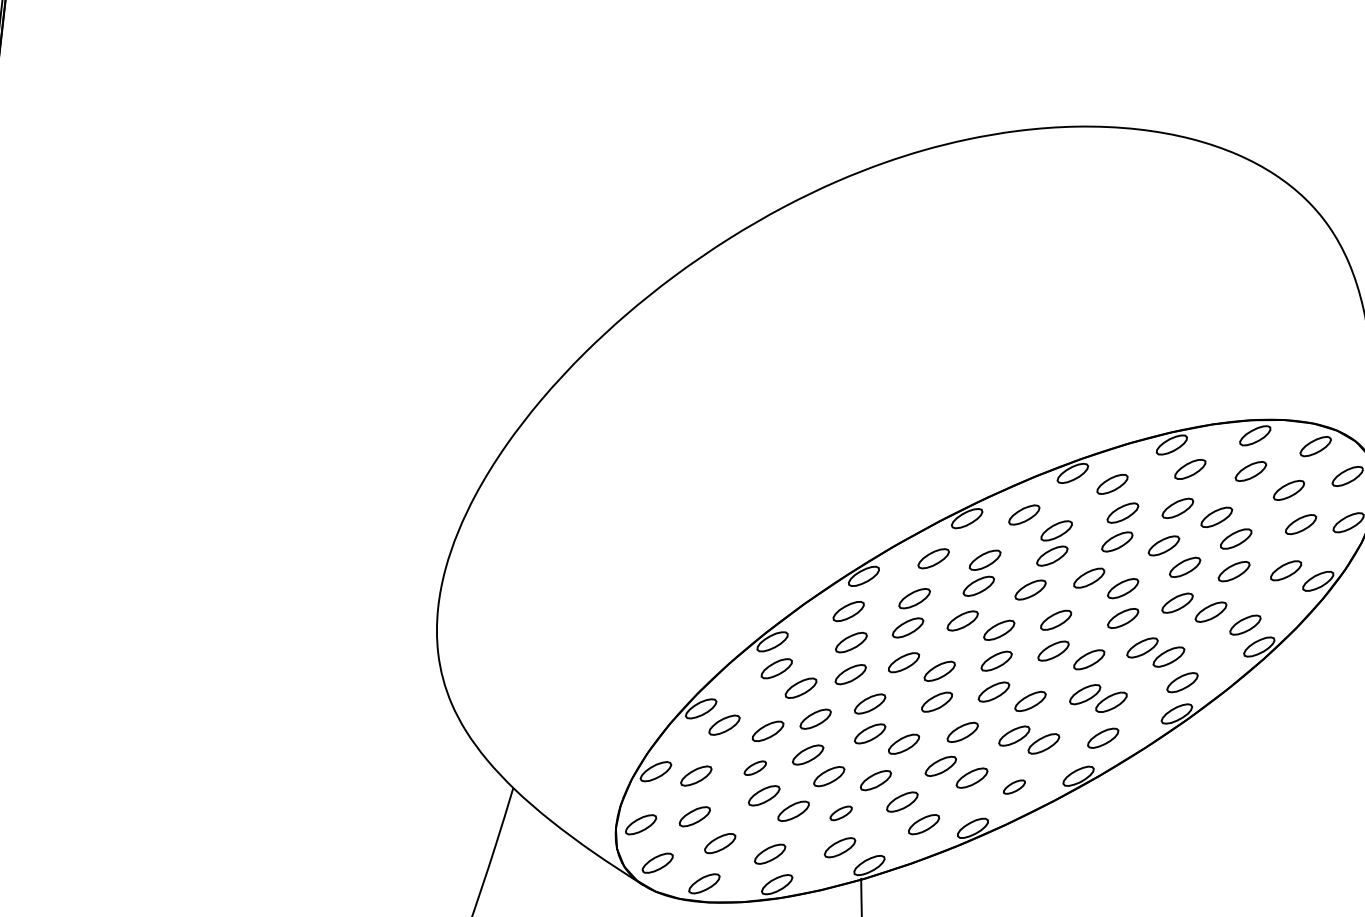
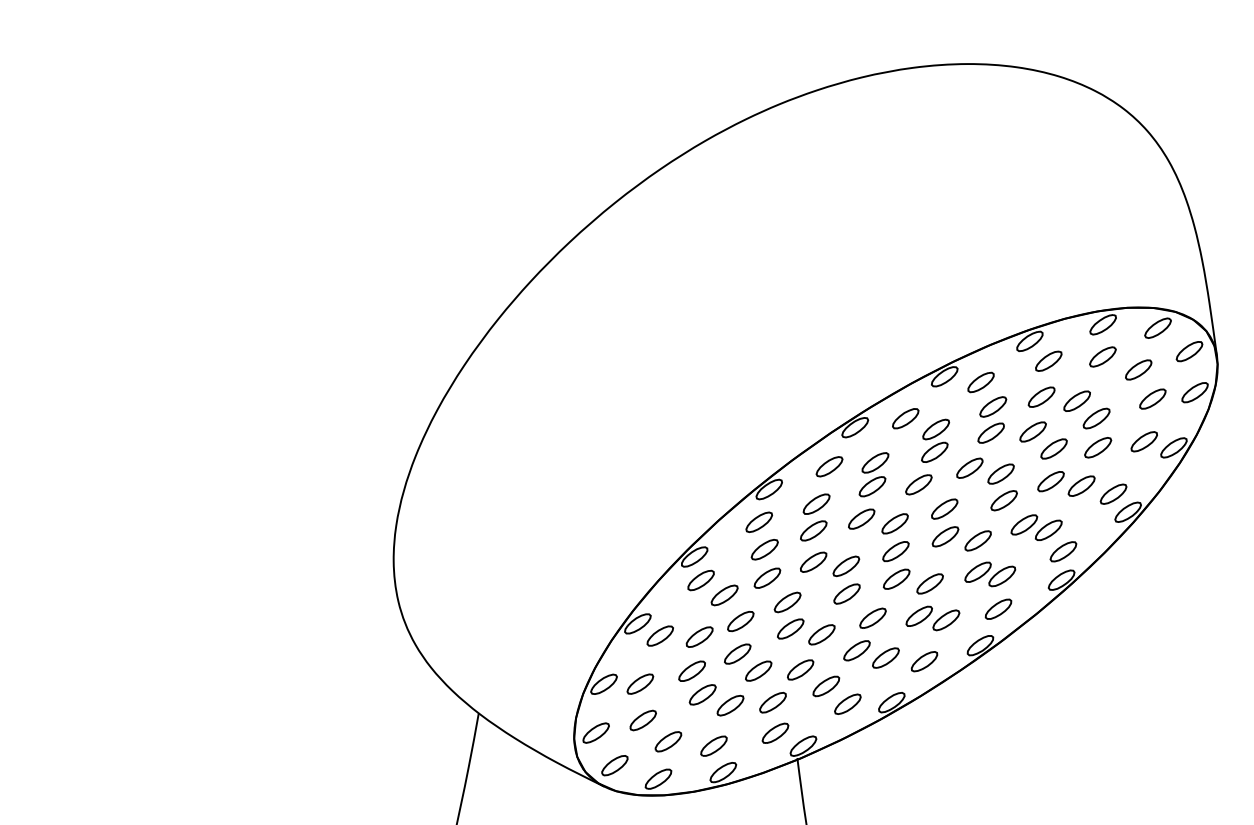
part: (754, 767) -> (691, 670), size x1.43
part: (1014, 786) -> (924, 661), size x1.43
part: (840, 813) -> (772, 702), size x1.43

